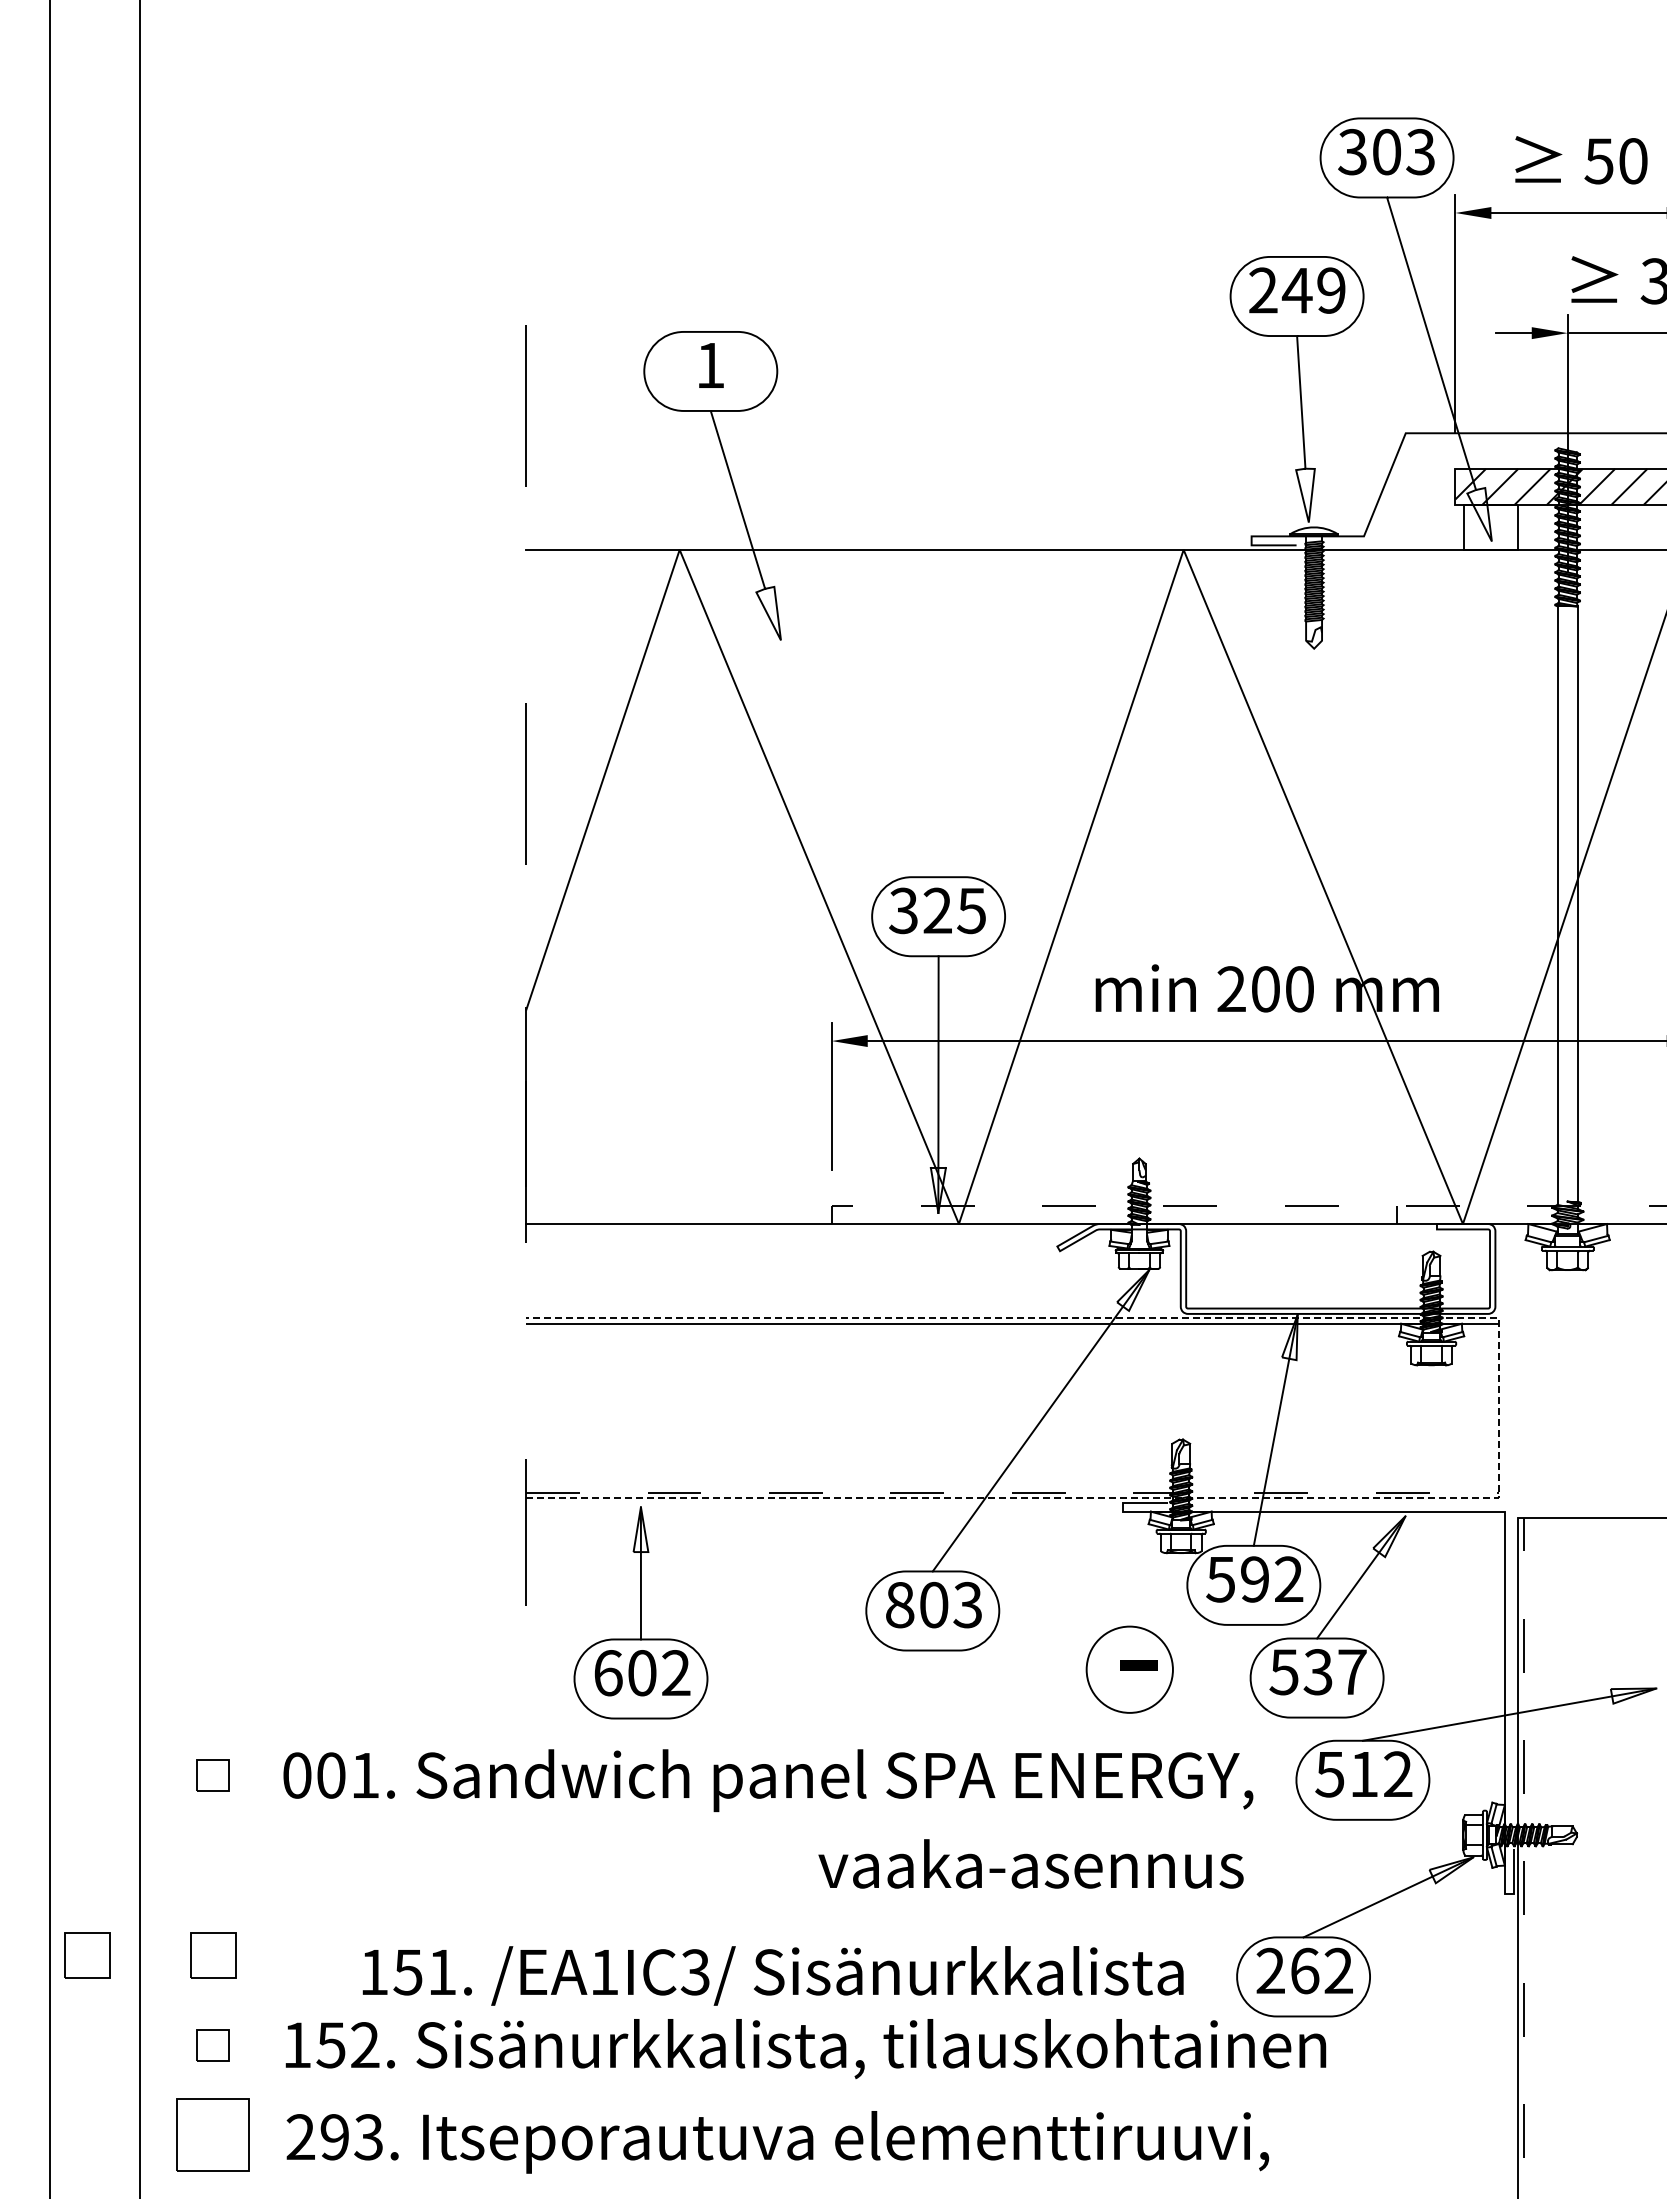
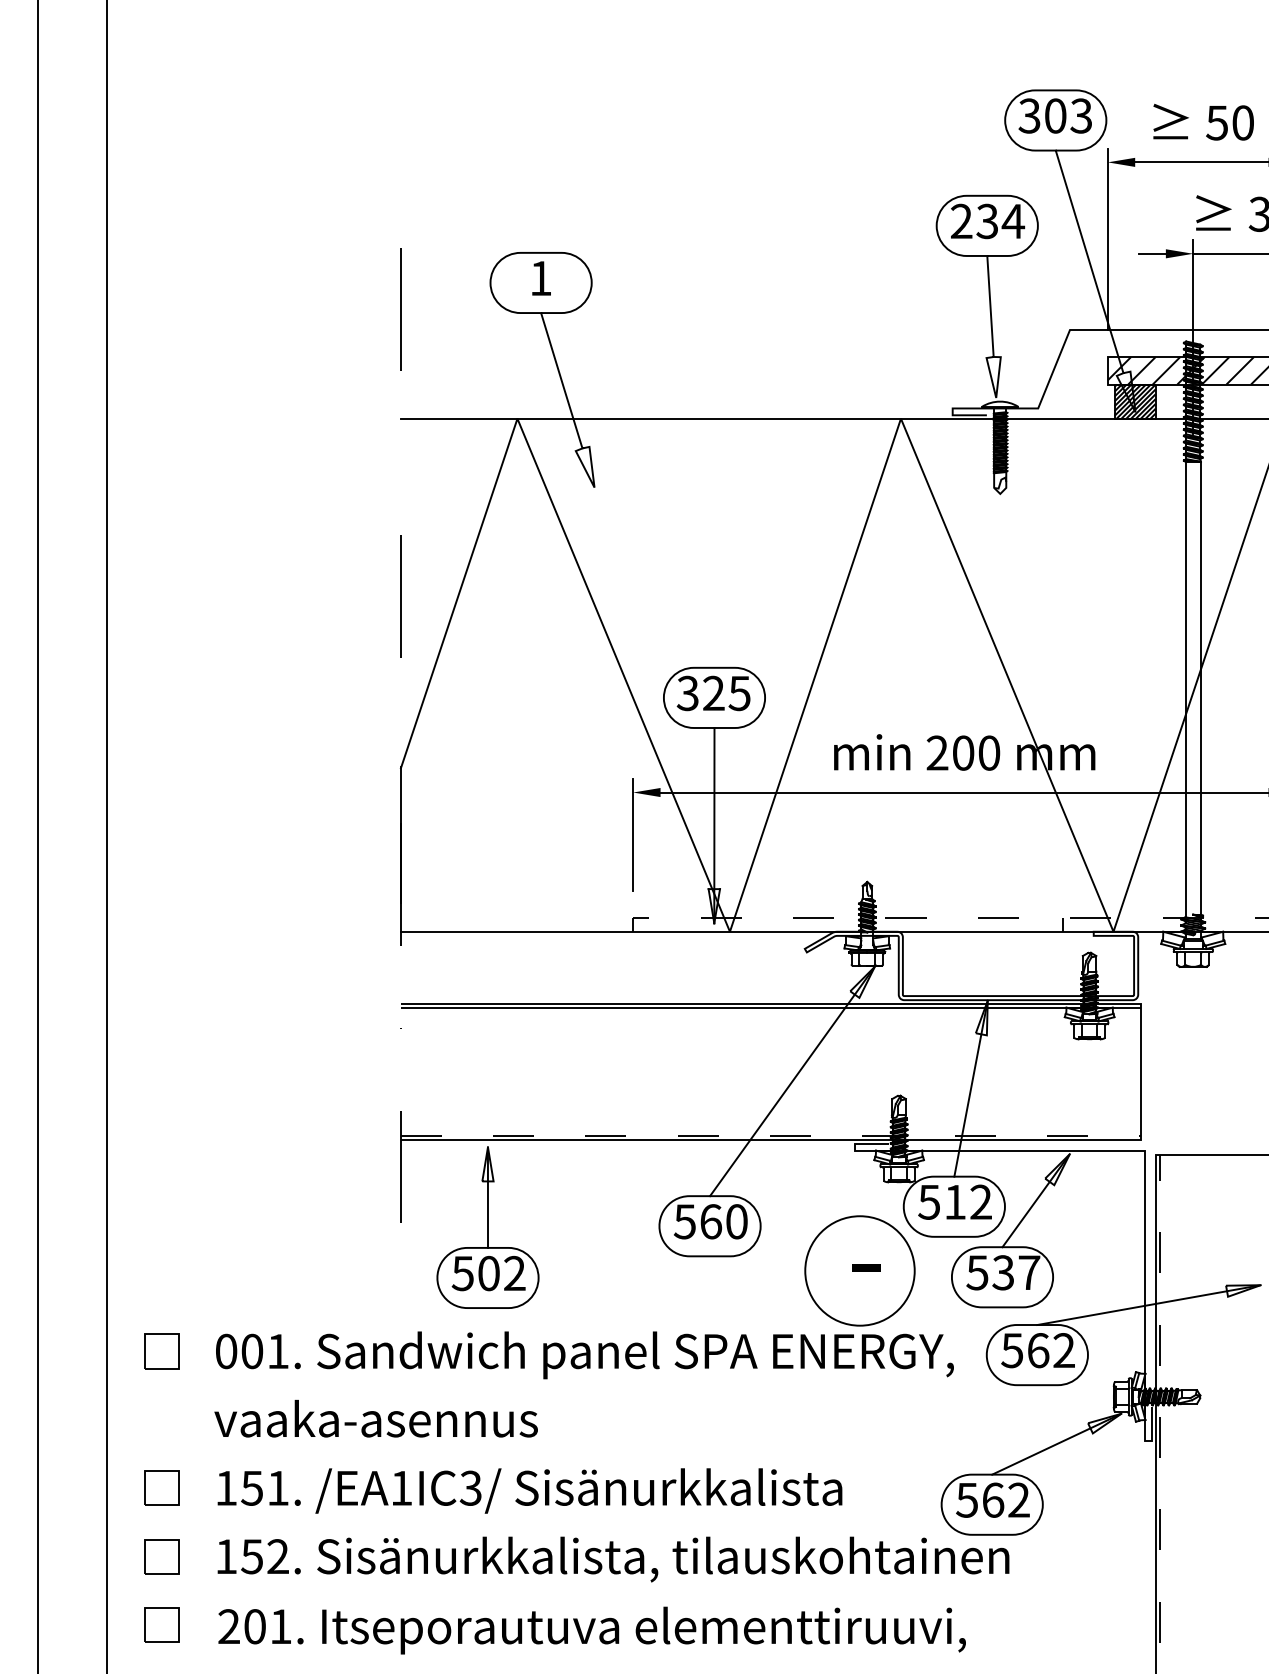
text: (1313, 290) -> (999, 221), 249 -> 234
hatch: (1491, 526) -> (1135, 400), added
line: (1499, 1408) -> (1141, 1072), dashed -> solid
text: (1254, 1579) -> (954, 1202), 592 -> 512
text: (933, 1604) -> (710, 1221), 803 -> 560
circle: (1129, 1669) -> (859, 1270), size x1.67
text: (607, 1673) -> (462, 1273), 602 -> 502
text: (1364, 1774) -> (1038, 1350), 512 -> 562
part: (213, 1775) -> (162, 1351), size x1.43
text: (1030, 1863) -> (375, 1418), moved
part: (87, 1955) -> (66, 1488), removed
text: (1269, 1970) -> (966, 1499), 262 -> 562
text: (772, 1975) -> (529, 1490), moved
part: (213, 2045) -> (162, 1556), size x1.43
part: (213, 2135) -> (162, 1625), size x0.62
text: (351, 2137) -> (267, 1626), 293. -> 201.

